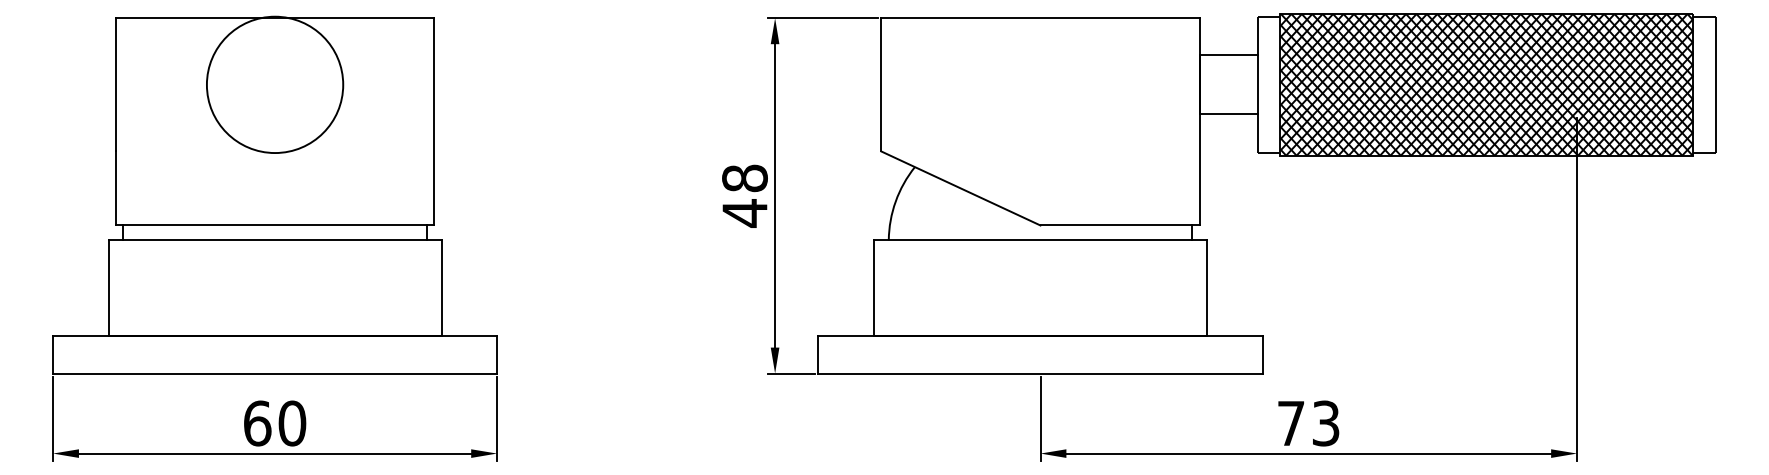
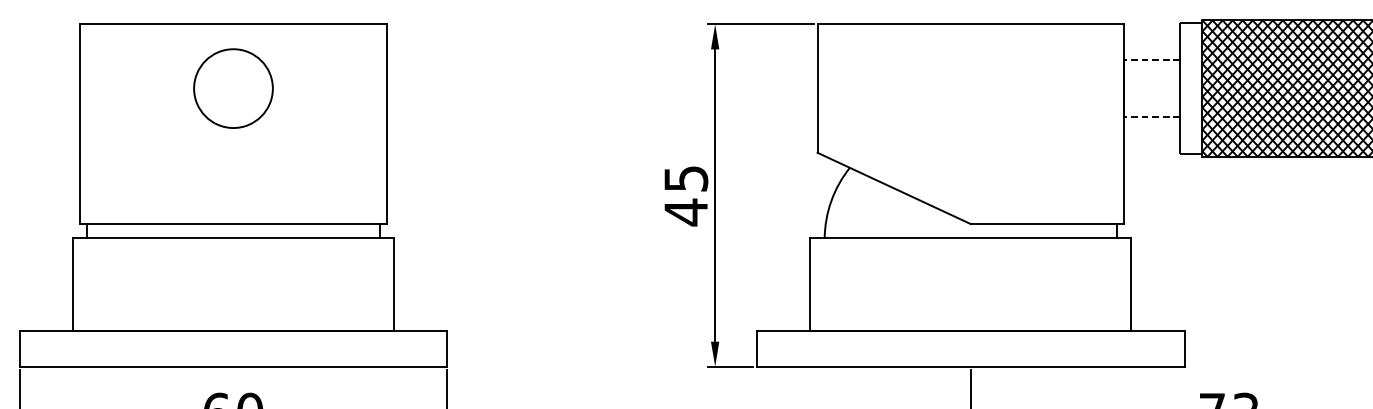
line: (1228, 55) -> (1151, 60), solid -> dashed
circle: (274, 84) -> (232, 88), size x0.6
line: (1228, 114) -> (1151, 117), solid -> dashed
text: (744, 178) -> (685, 178), 48 -> 45

